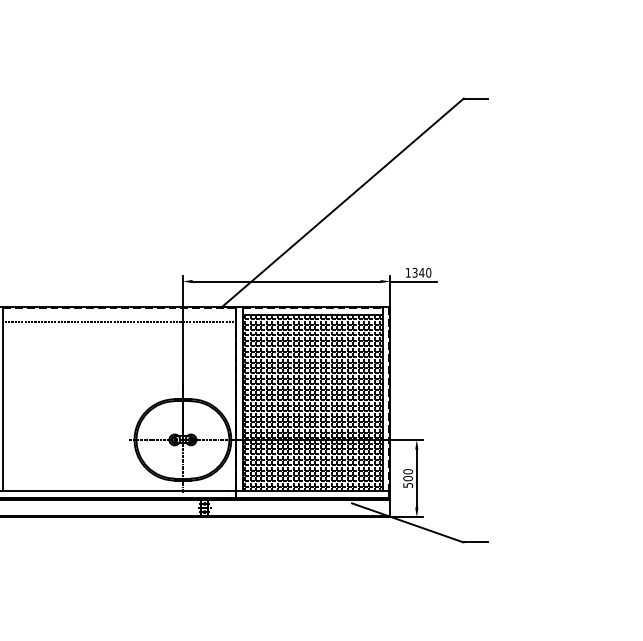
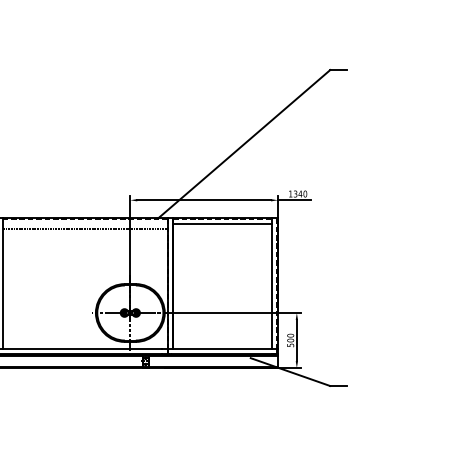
hatch: (312, 402) -> (222, 286), removed

